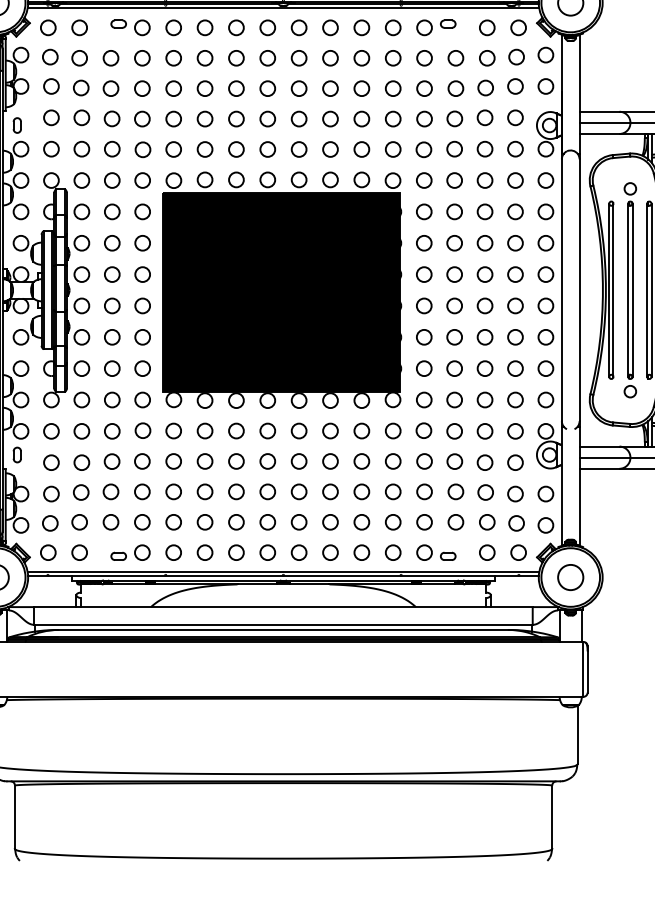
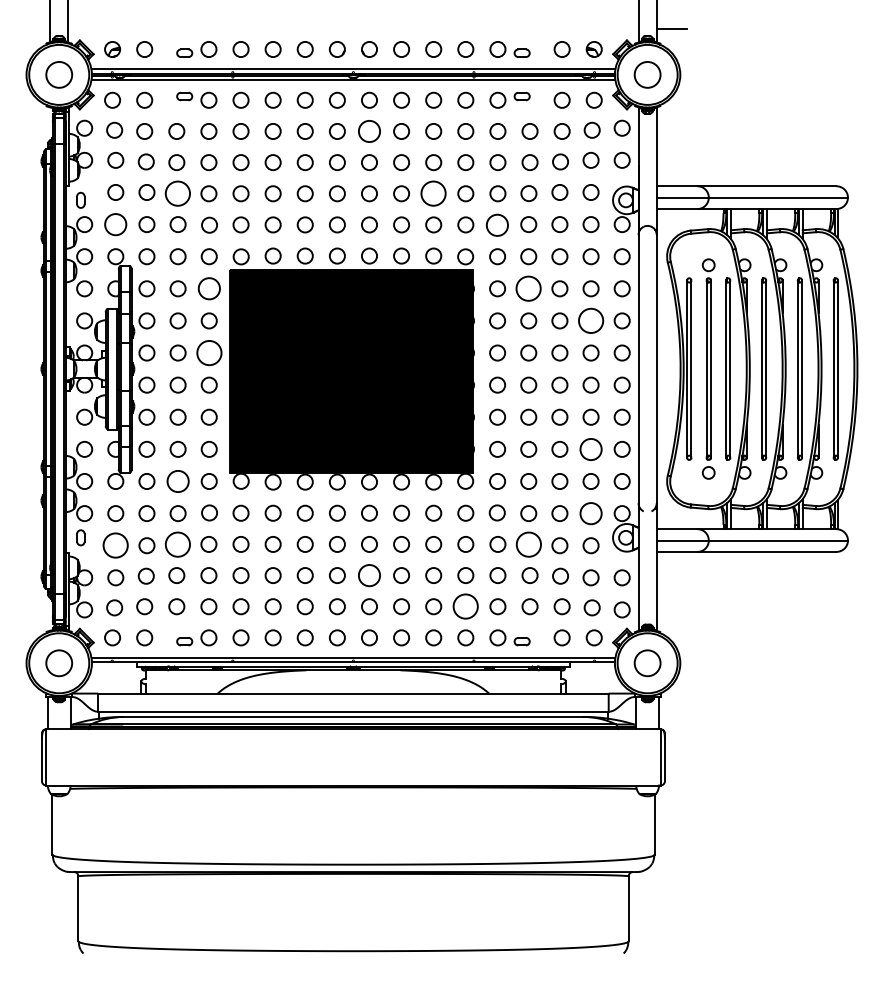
circle: (299, 58) -> (369, 131), size x1.4
circle: (111, 118) -> (177, 193), size x1.6
circle: (361, 118) -> (433, 193), size x1.6
circle: (51, 149) -> (115, 224), size x1.4
circle: (423, 149) -> (496, 224), size x1.4
circle: (141, 211) -> (208, 288), size x1.4
circle: (454, 211) -> (528, 288), size x1.6
circle: (514, 242) -> (590, 320), size x1.6
circle: (141, 274) -> (208, 352), size x1.6
circle: (514, 367) -> (590, 448), size x1.4
circle: (111, 400) -> (177, 481), size x1.4
circle: (514, 431) -> (590, 513), size x1.4
circle: (111, 461) -> (177, 544), size x1.6
circle: (454, 461) -> (528, 544), size x1.6
circle: (51, 462) -> (115, 545), size x1.6
circle: (299, 491) -> (369, 575), size x1.4
circle: (392, 522) -> (465, 606), size x1.6

